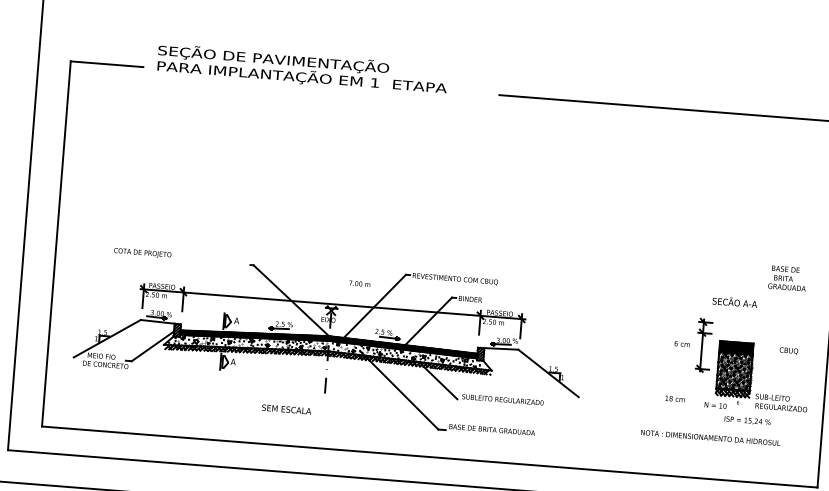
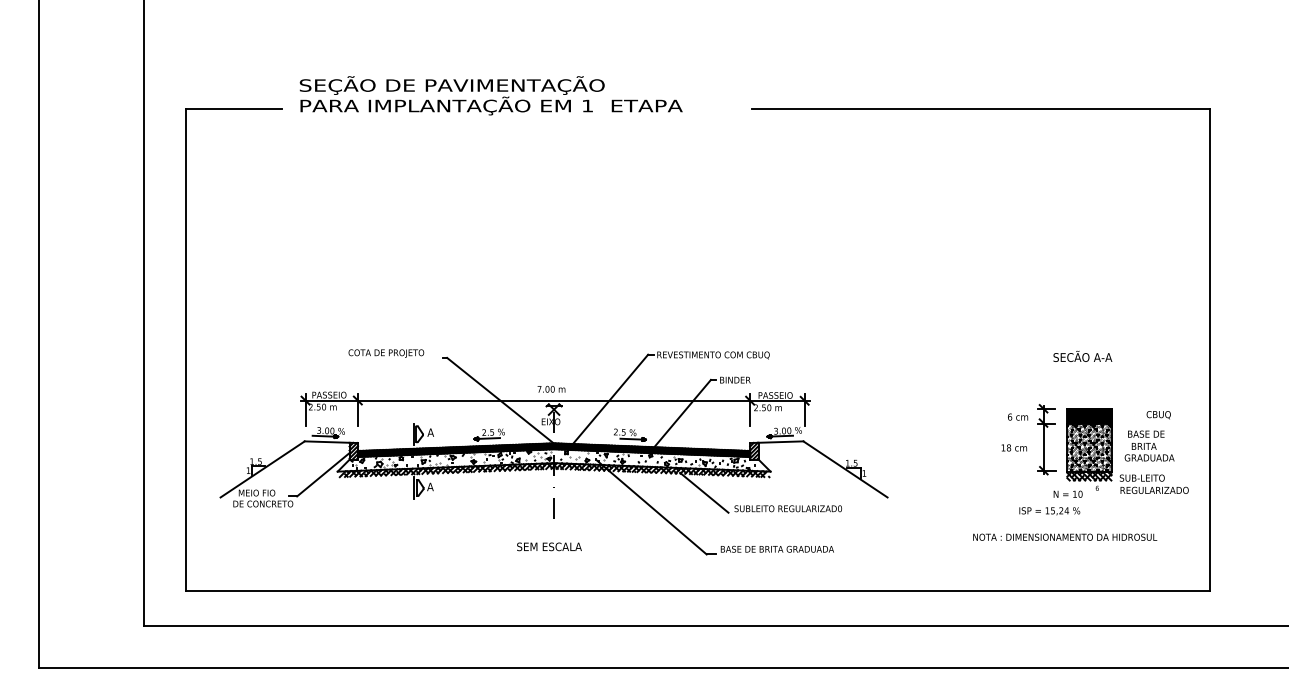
text: (142, 253) -> (386, 353), moved
text: (787, 278) -> (1149, 445), moved
text: (359, 283) -> (551, 388), moved
part: (703, 345) -> (1046, 439), moved
text: (674, 398) -> (1013, 447), moved
text: (286, 409) -> (549, 546), moved
text: (747, 421) -> (1049, 511), moved

